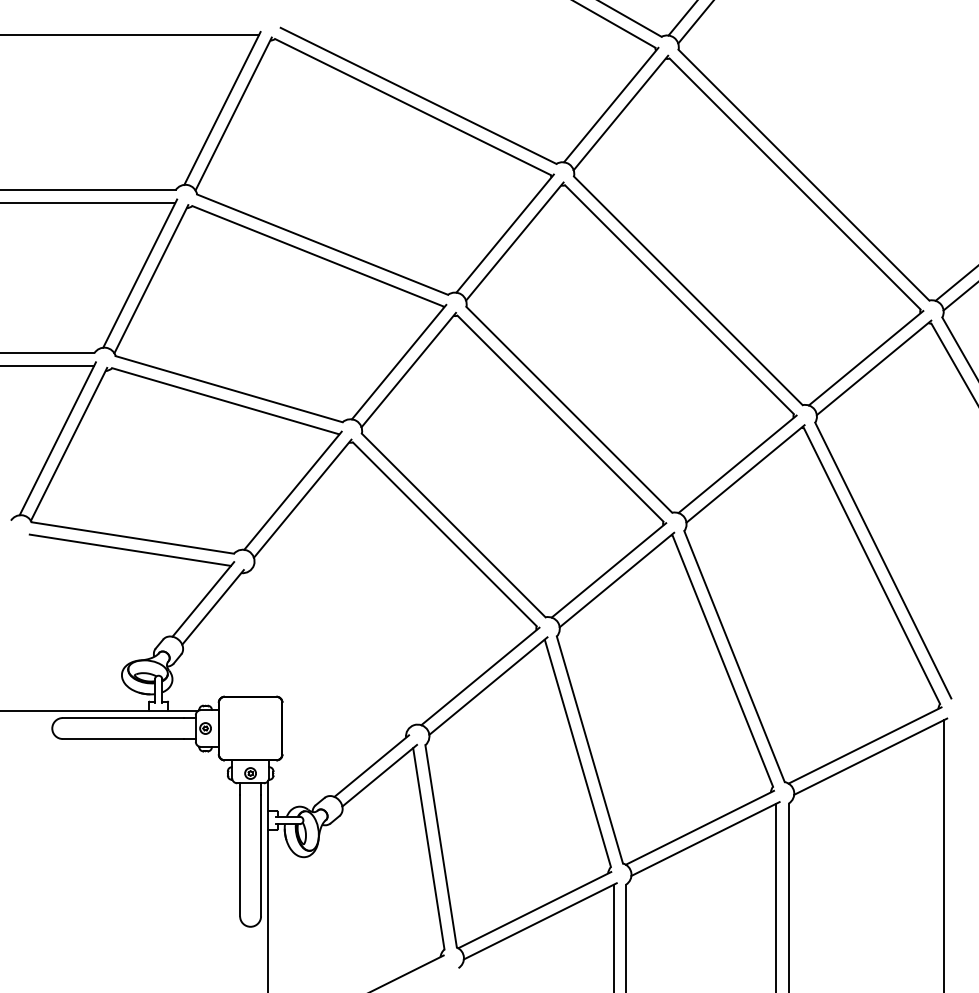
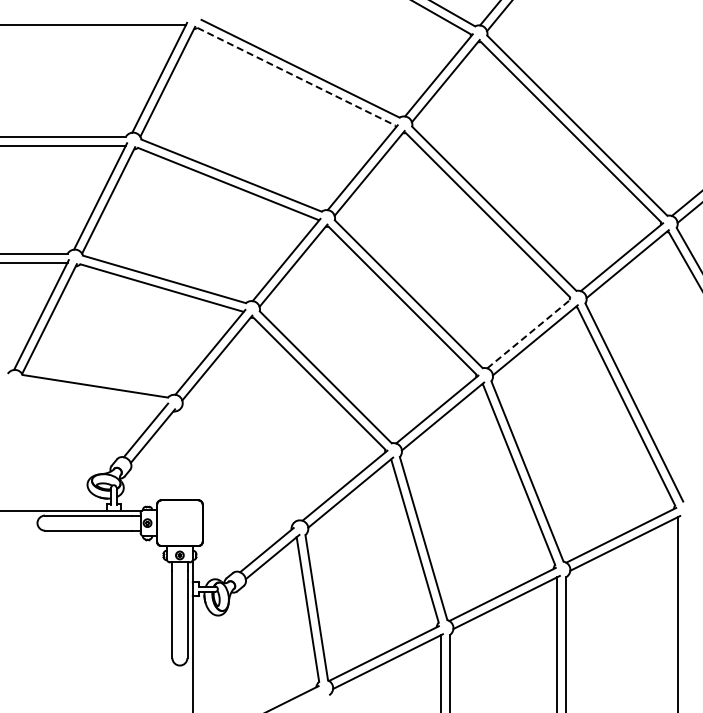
line: (414, 108) -> (297, 77), solid -> dashed
line: (737, 464) -> (529, 333), solid -> dashed
line: (130, 549) -> (93, 394), removed

